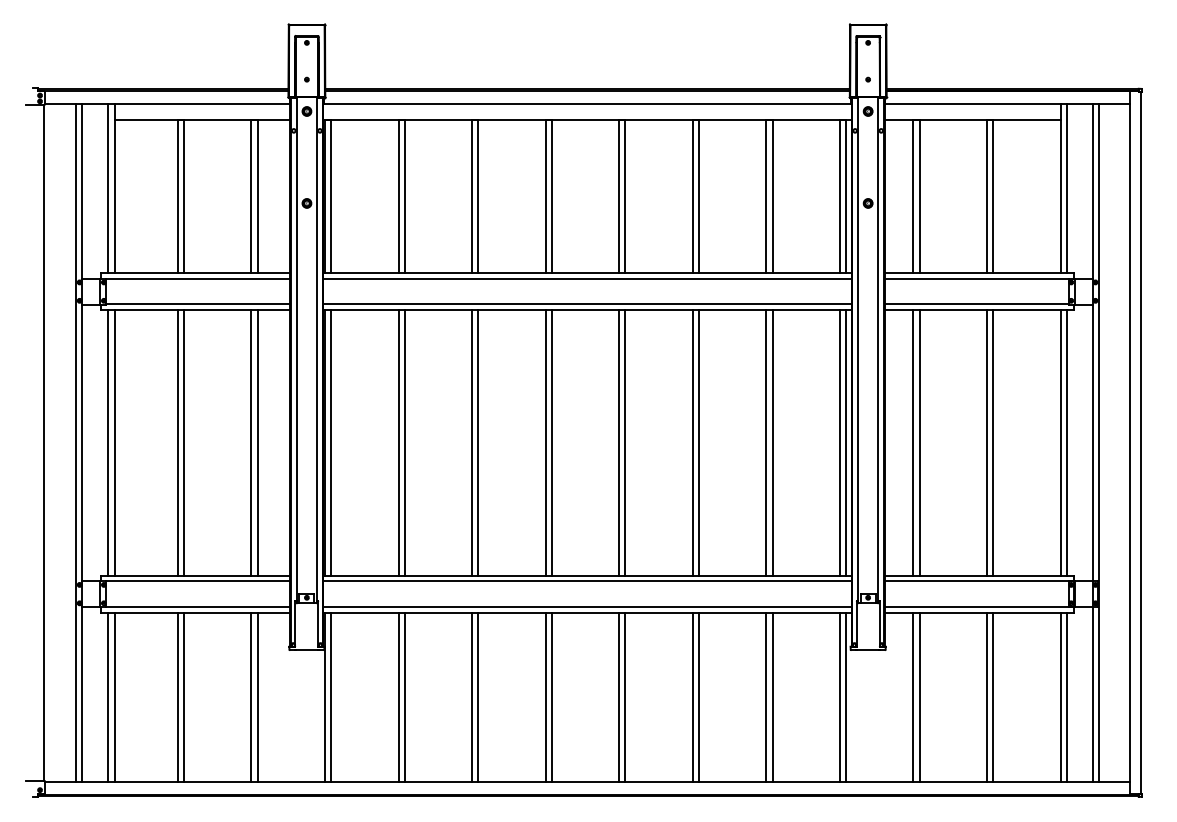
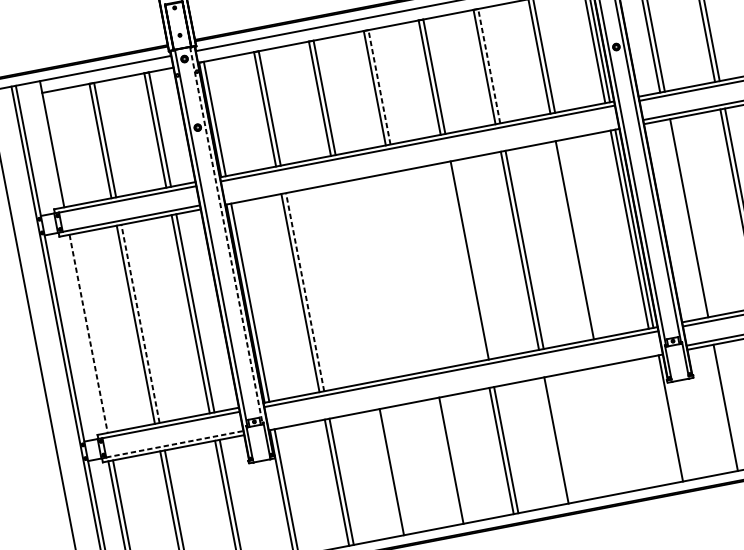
line: (108, 188) -> (47, 145), removed
line: (551, 196) -> (379, 87), solid -> dashed
line: (699, 196) -> (489, 66), solid -> dashed
line: (587, 304) -> (421, 162), removed
line: (317, 350) -> (226, 235), solid -> dashed
line: (108, 442) -> (84, 334), removed
line: (114, 442) -> (88, 333), solid -> dashed
line: (184, 442) -> (140, 323), solid -> dashed
line: (404, 442) -> (304, 291), solid -> dashed
line: (472, 442) -> (355, 282), removed
line: (478, 442) -> (360, 281), removed
line: (545, 442) -> (410, 271), removed
line: (551, 442) -> (414, 270), removed
line: (619, 442) -> (465, 261), removed
line: (772, 442) -> (579, 239), removed
line: (913, 442) -> (684, 218), removed
line: (198, 606) -> (174, 443), solid -> dashed
line: (587, 606) -> (464, 388), removed
line: (478, 696) -> (396, 470), removed
line: (545, 696) -> (446, 461), removed
line: (699, 696) -> (561, 439), removed
line: (766, 696) -> (611, 429), removed
line: (772, 696) -> (615, 428), removed
line: (839, 696) -> (665, 418), removed
line: (913, 696) -> (721, 408), removed

